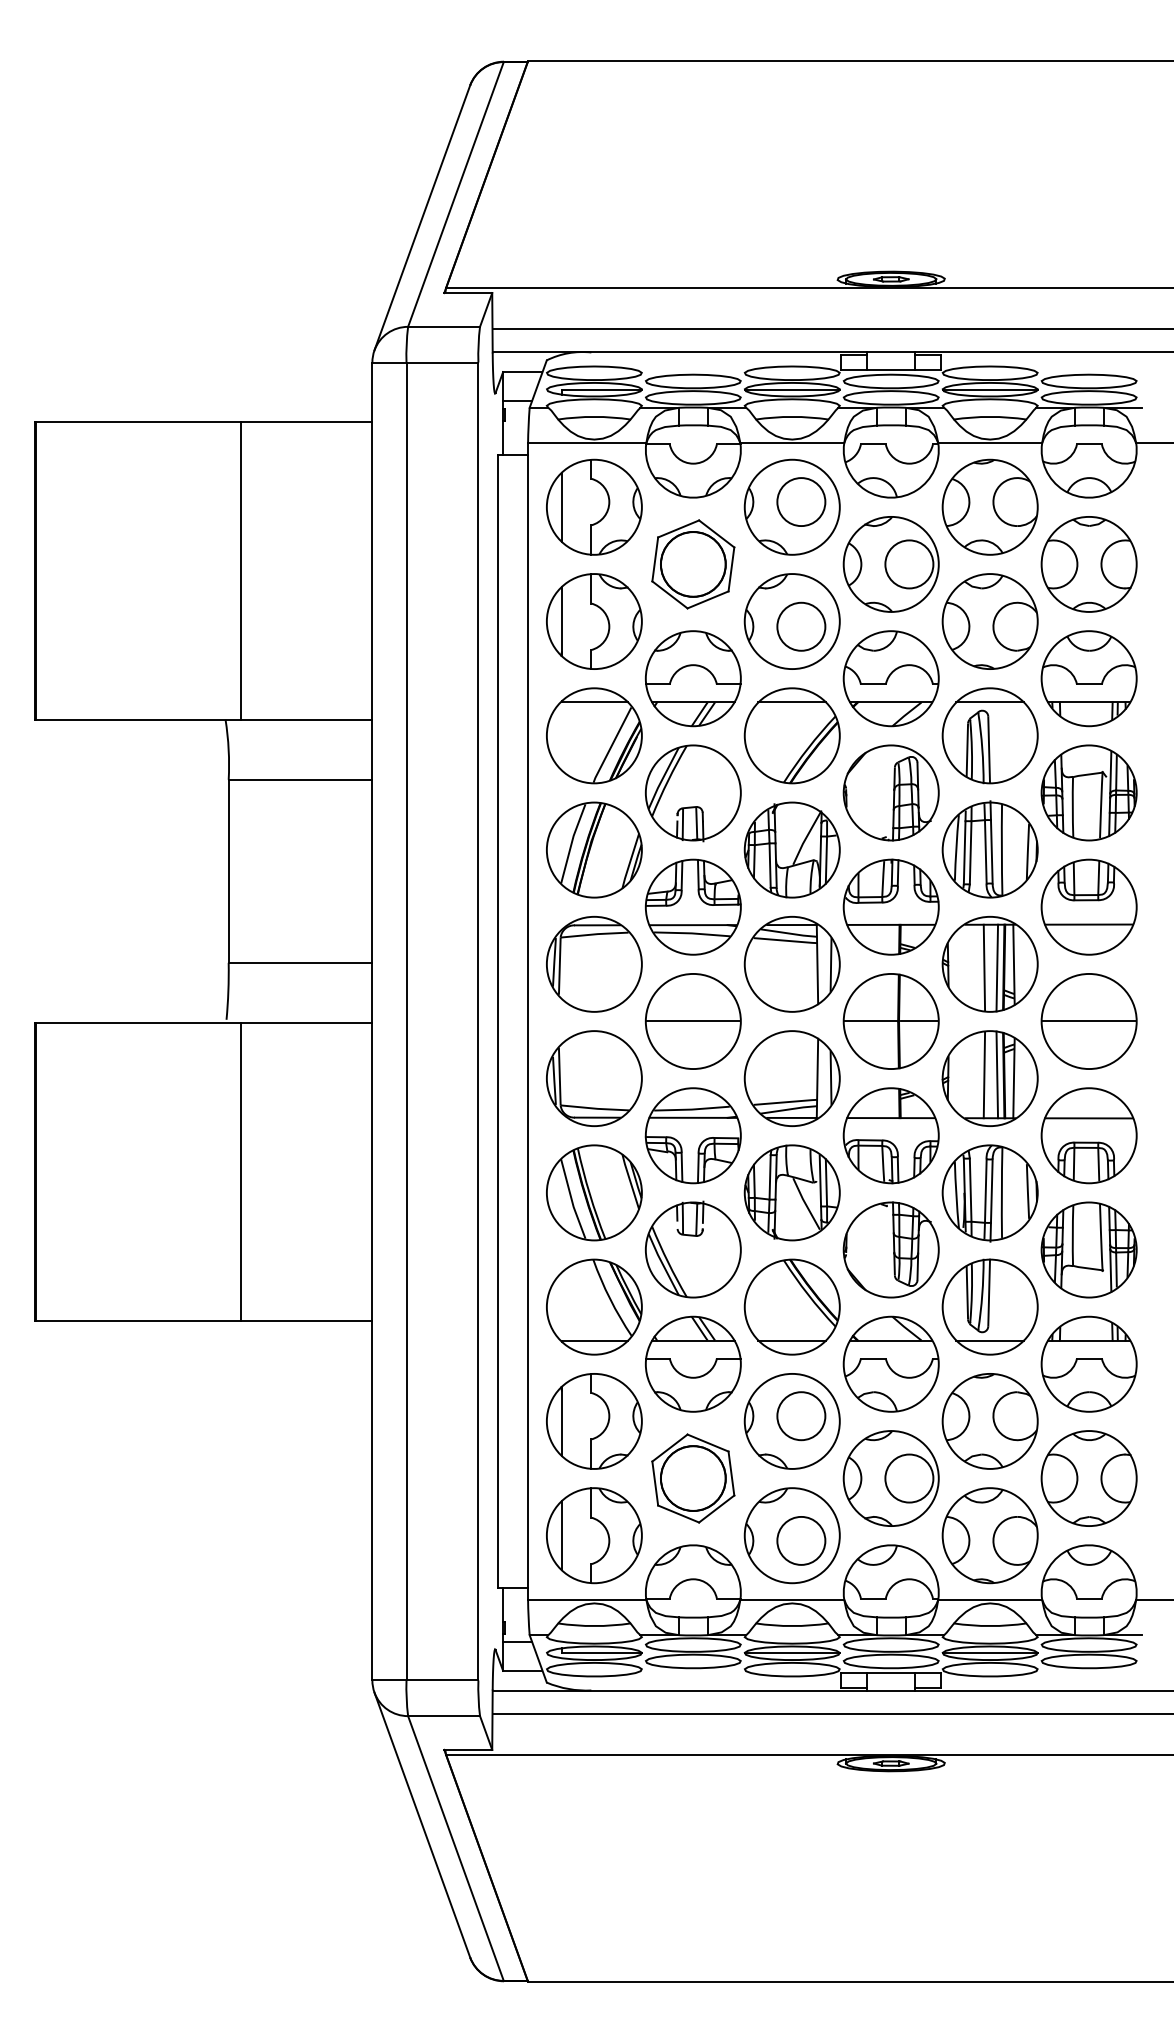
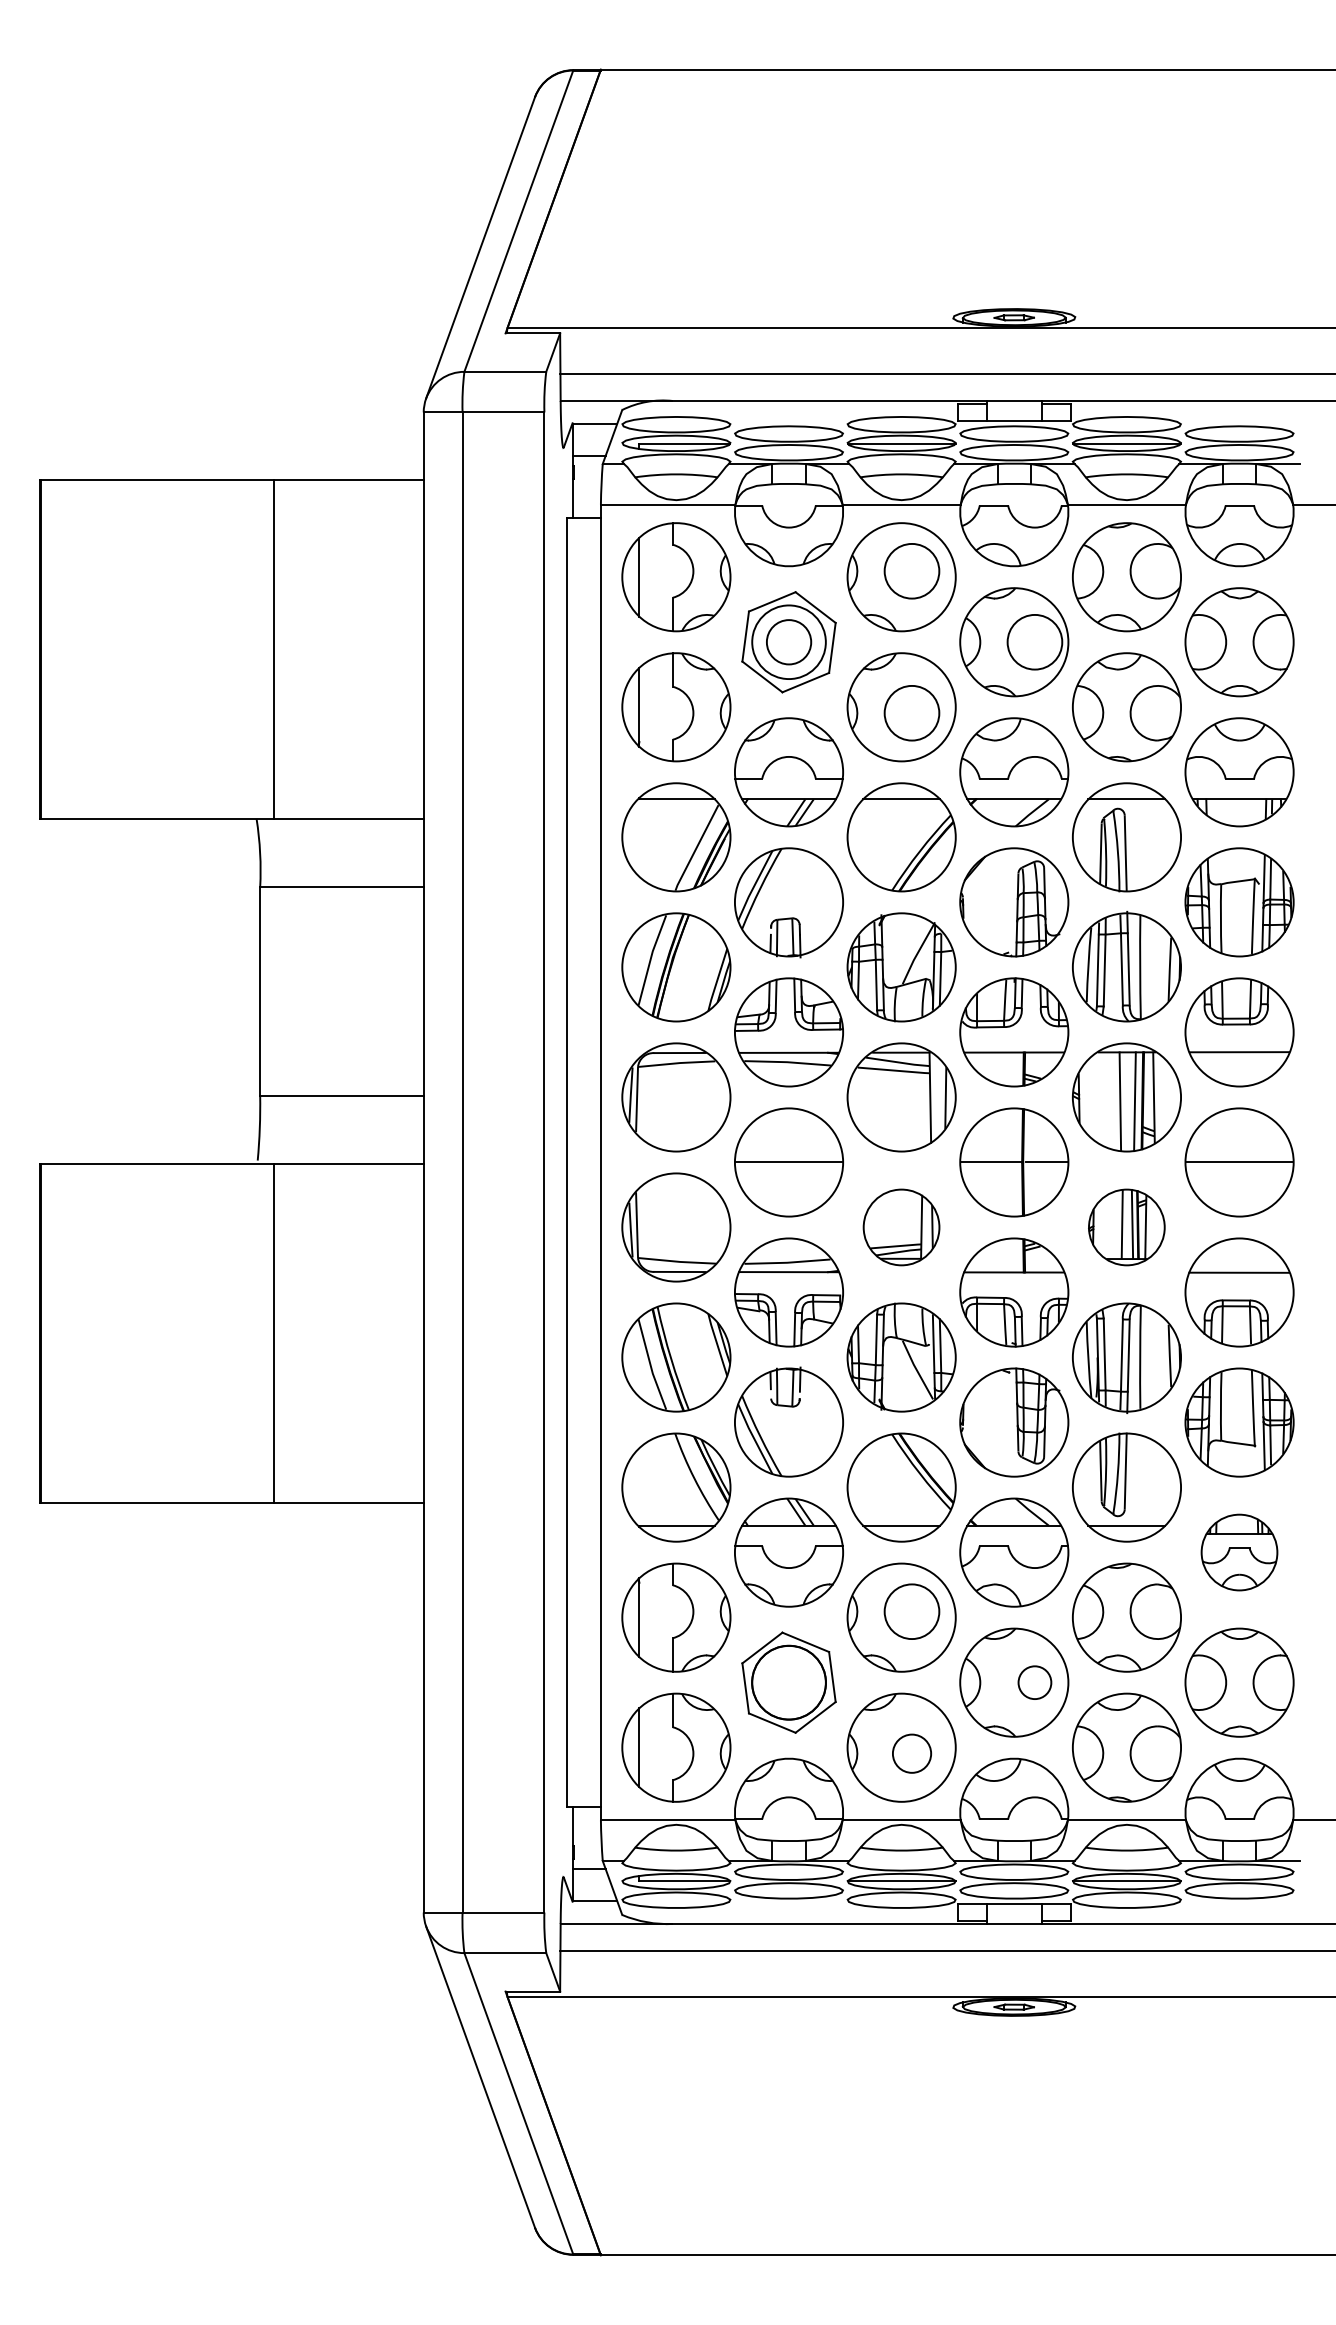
circle: (692, 563) -> (788, 641), size x0.6
part: (791, 1078) -> (900, 1227), size x0.7
part: (989, 1078) -> (1126, 1227), size x0.7
part: (1088, 1363) -> (1238, 1551), size x0.7
circle: (909, 1478) -> (1035, 1682), size x0.6
circle: (801, 1540) -> (912, 1753), size x0.7

